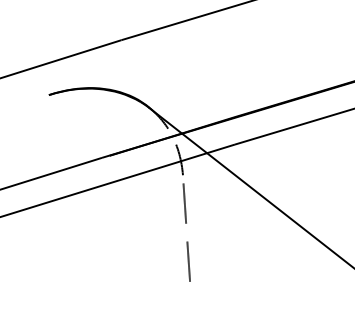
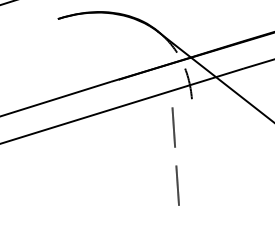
curve: (186, 223) -> (175, 147), moved

